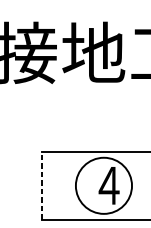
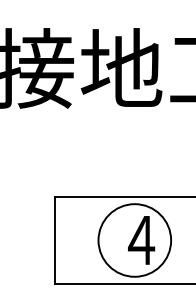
line: (41, 185) -> (54, 240), dashed -> solid

